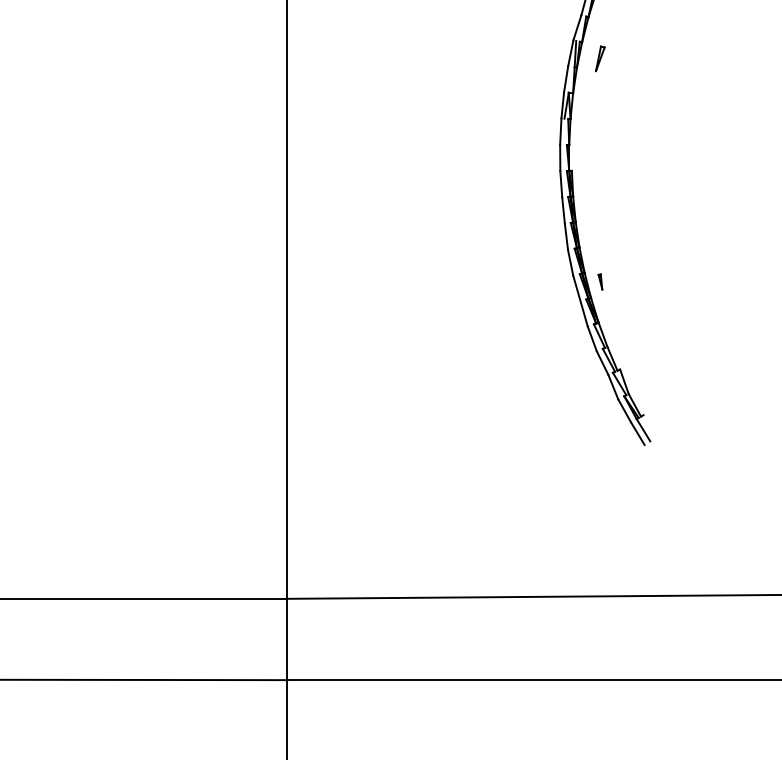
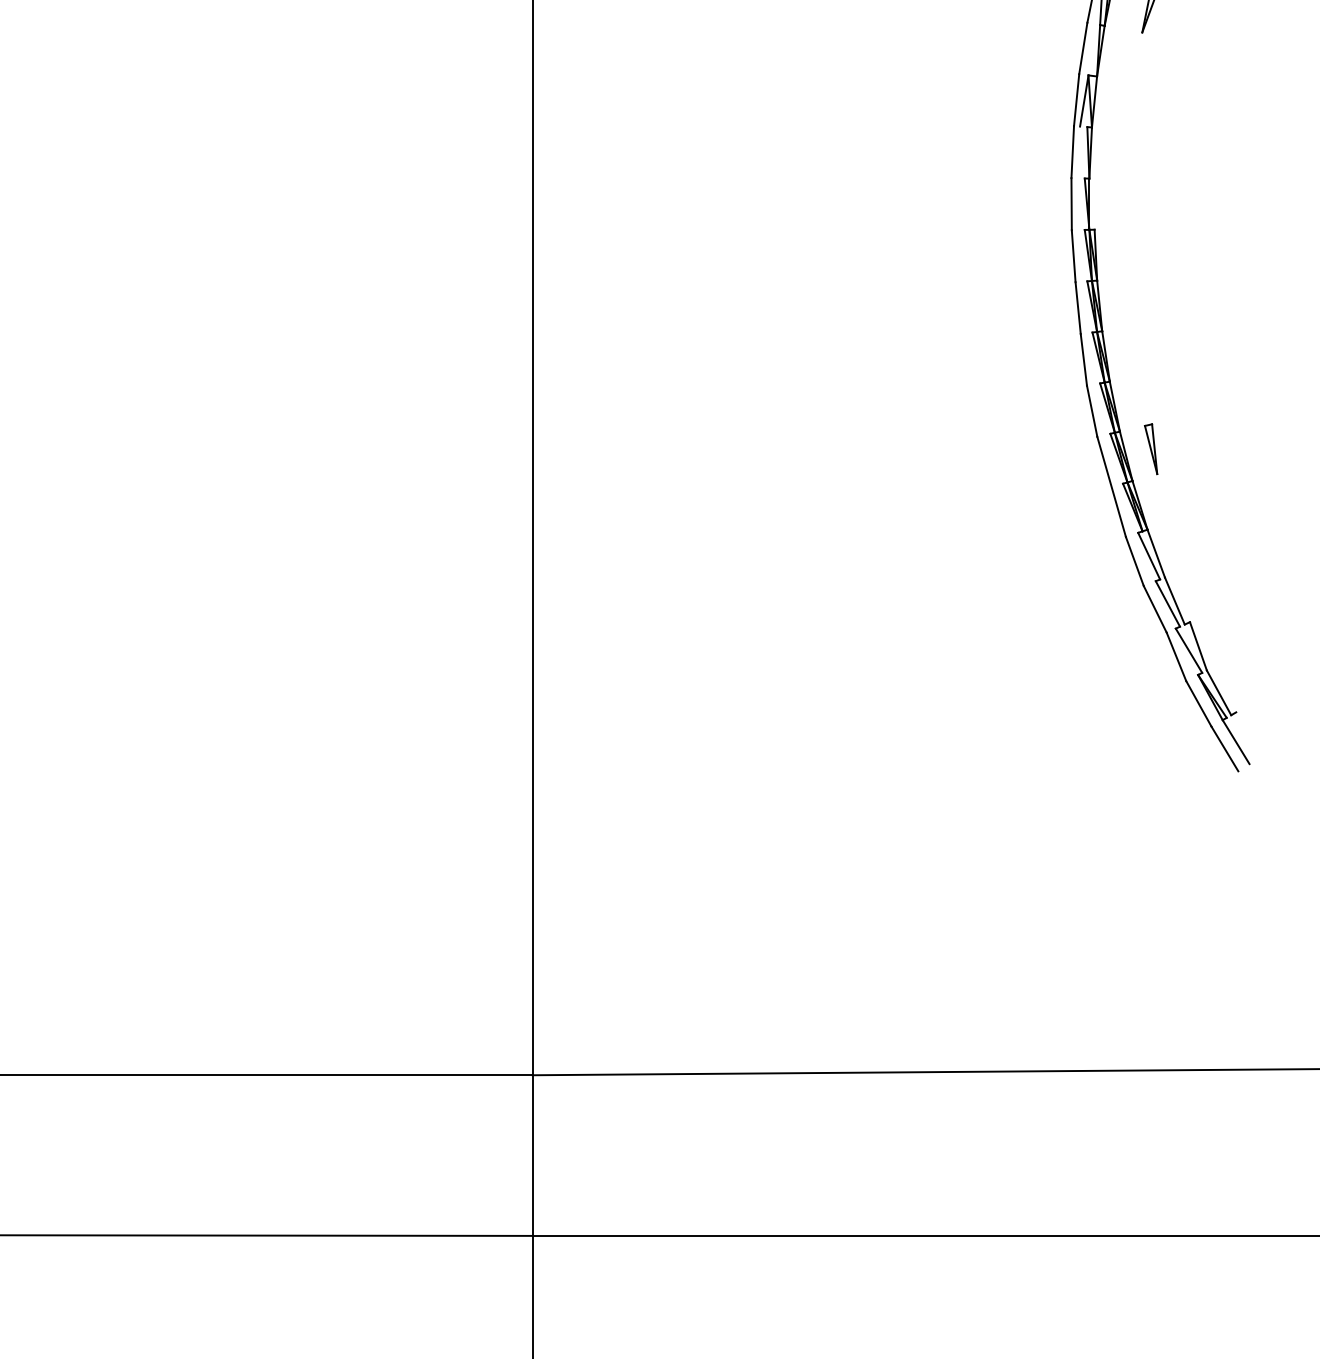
part: (600, 281) -> (1151, 448), size x1.67

